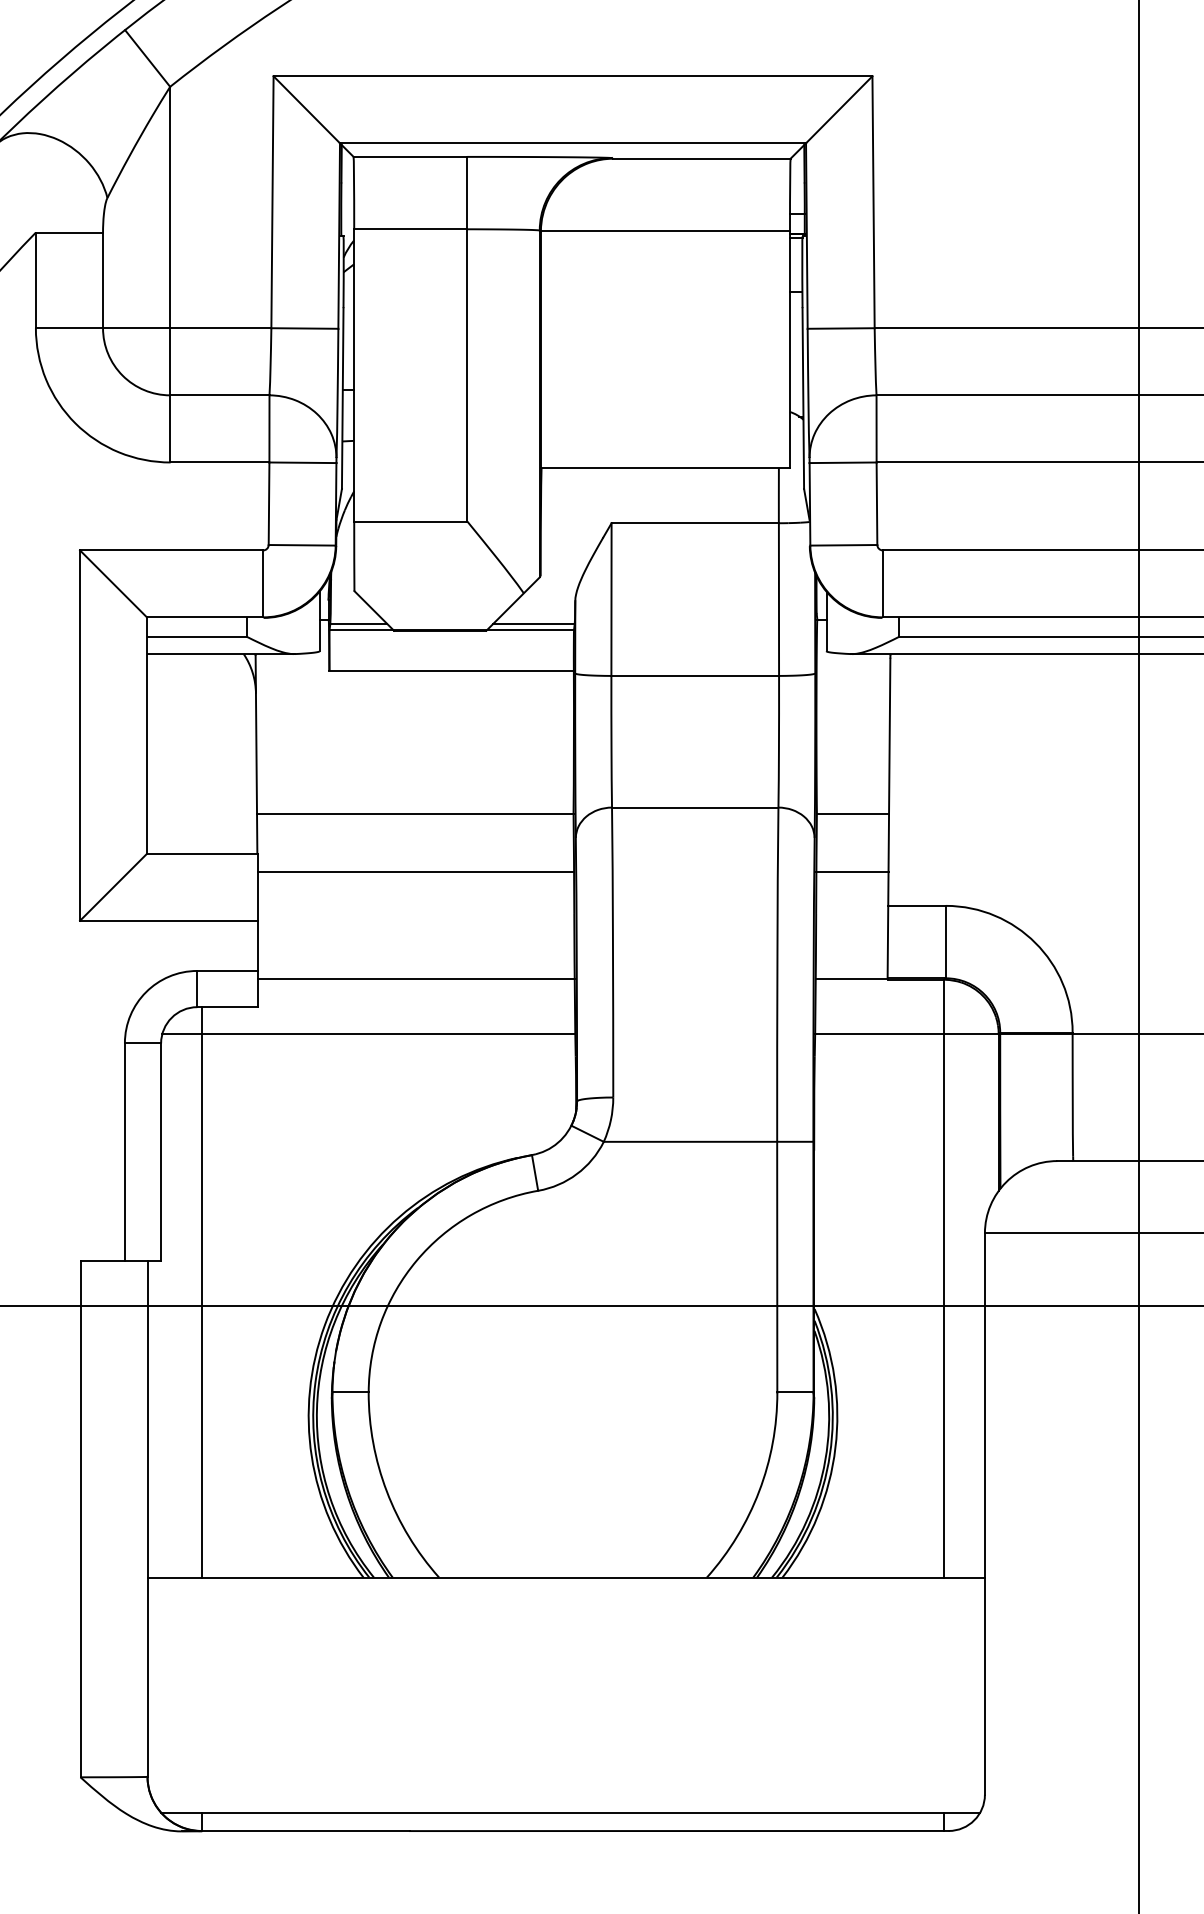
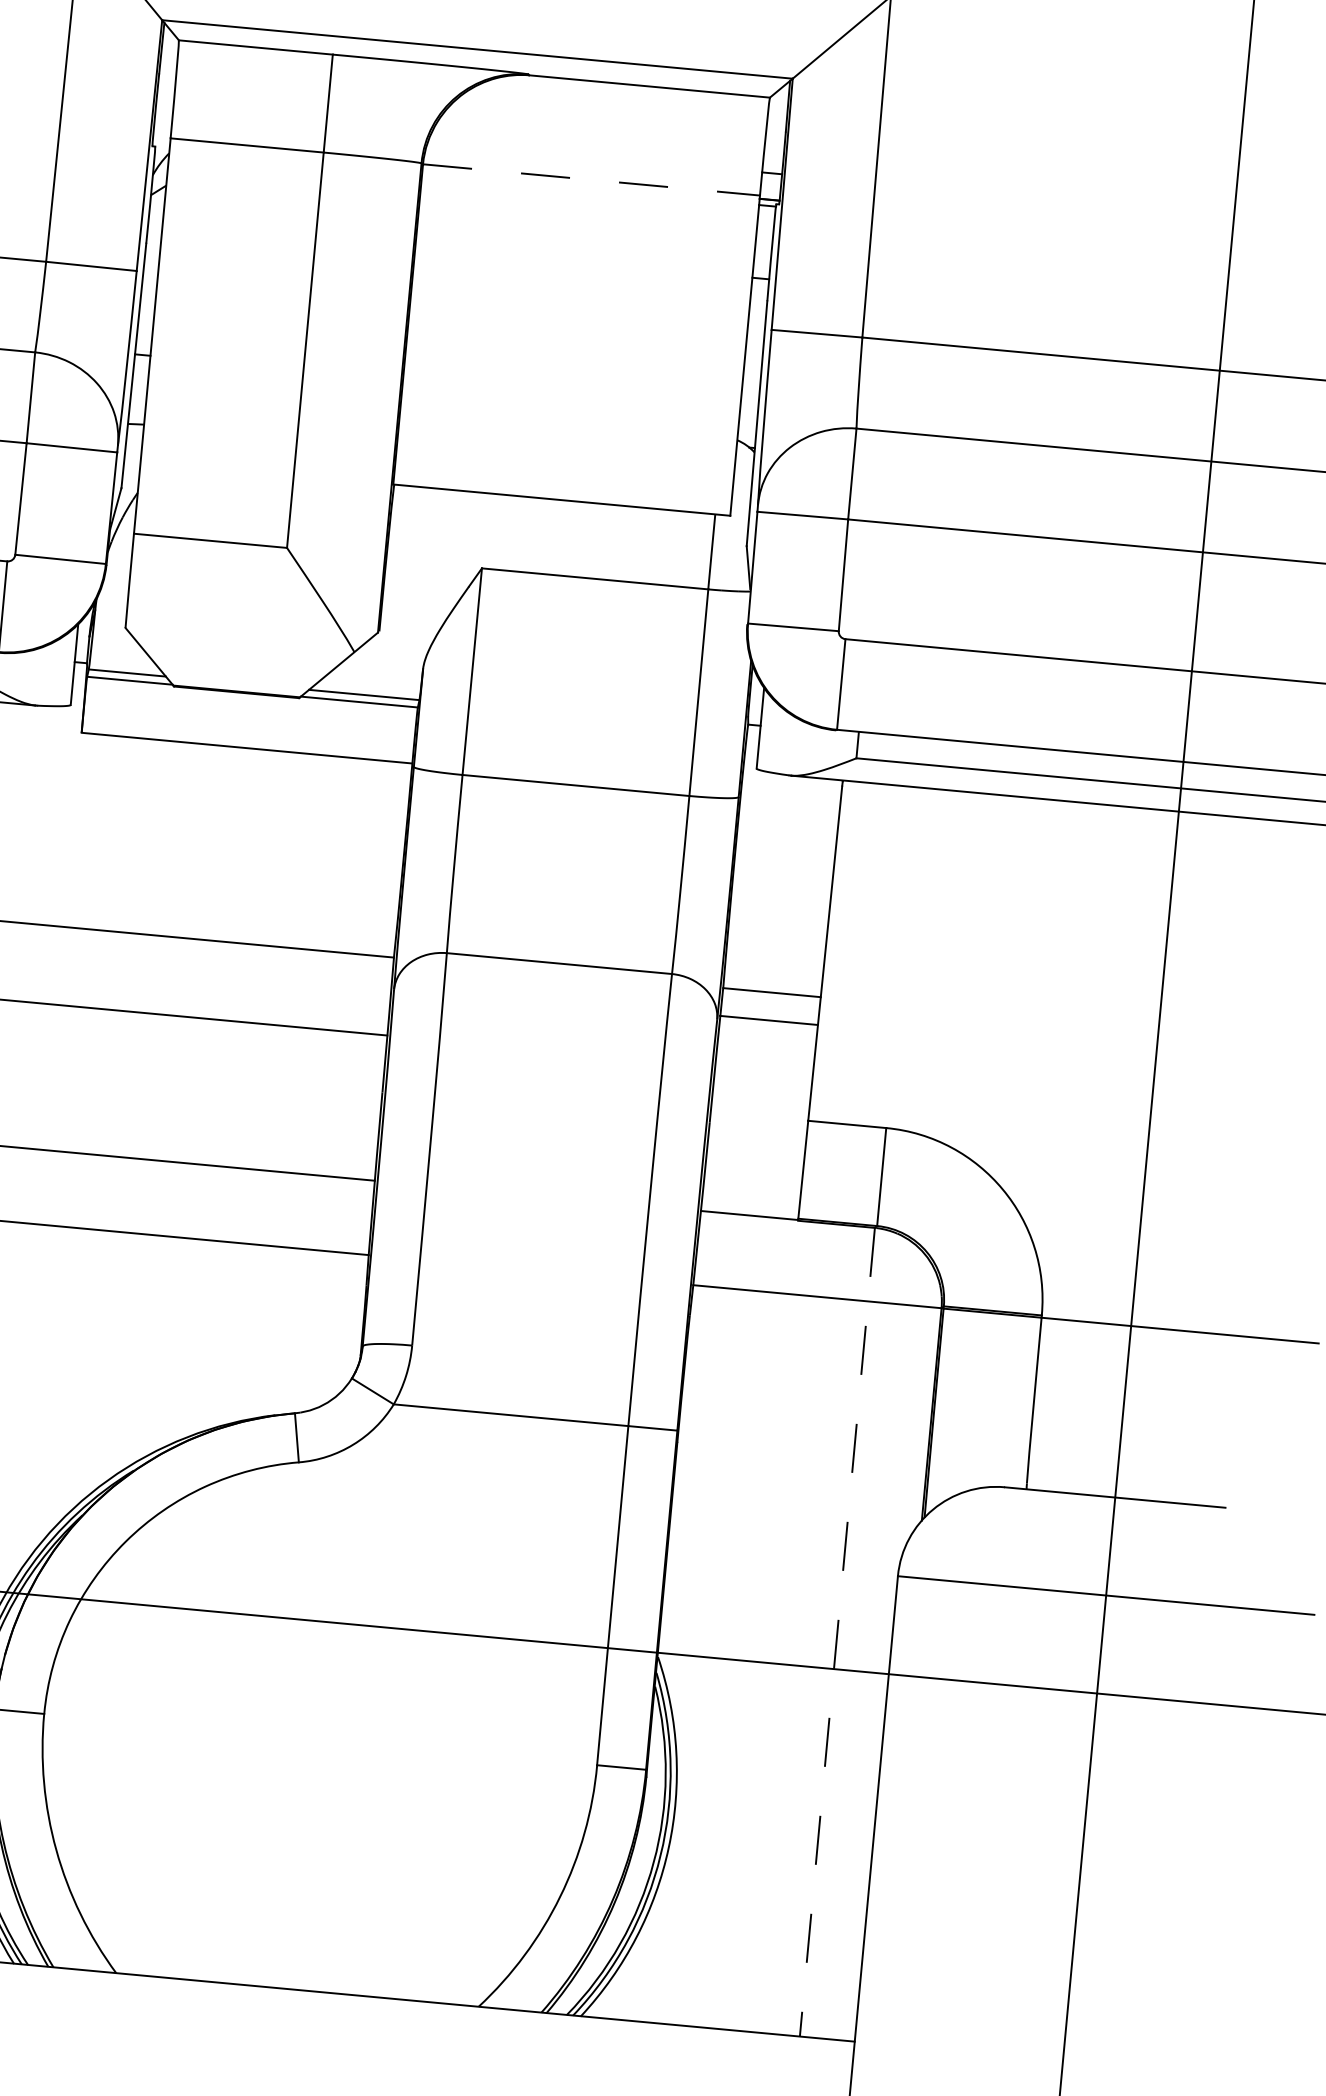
line: (665, 231) -> (591, 180), solid -> dashed
line: (852, 872) -> (768, 1021), moved
line: (944, 1278) -> (837, 1632), solid -> dashed

